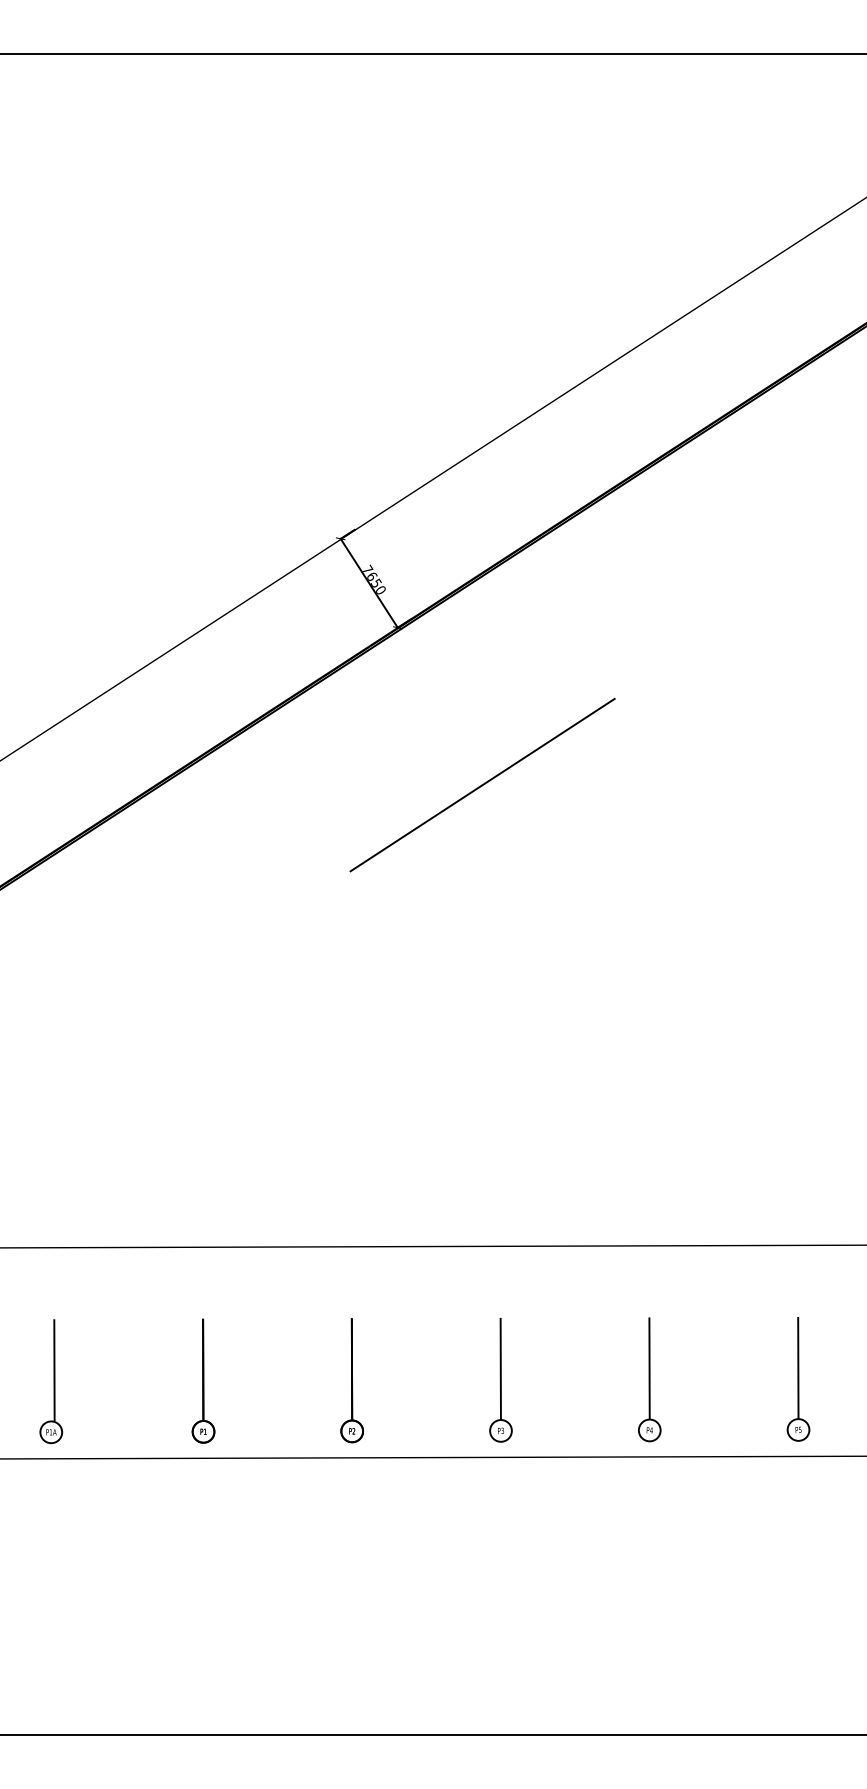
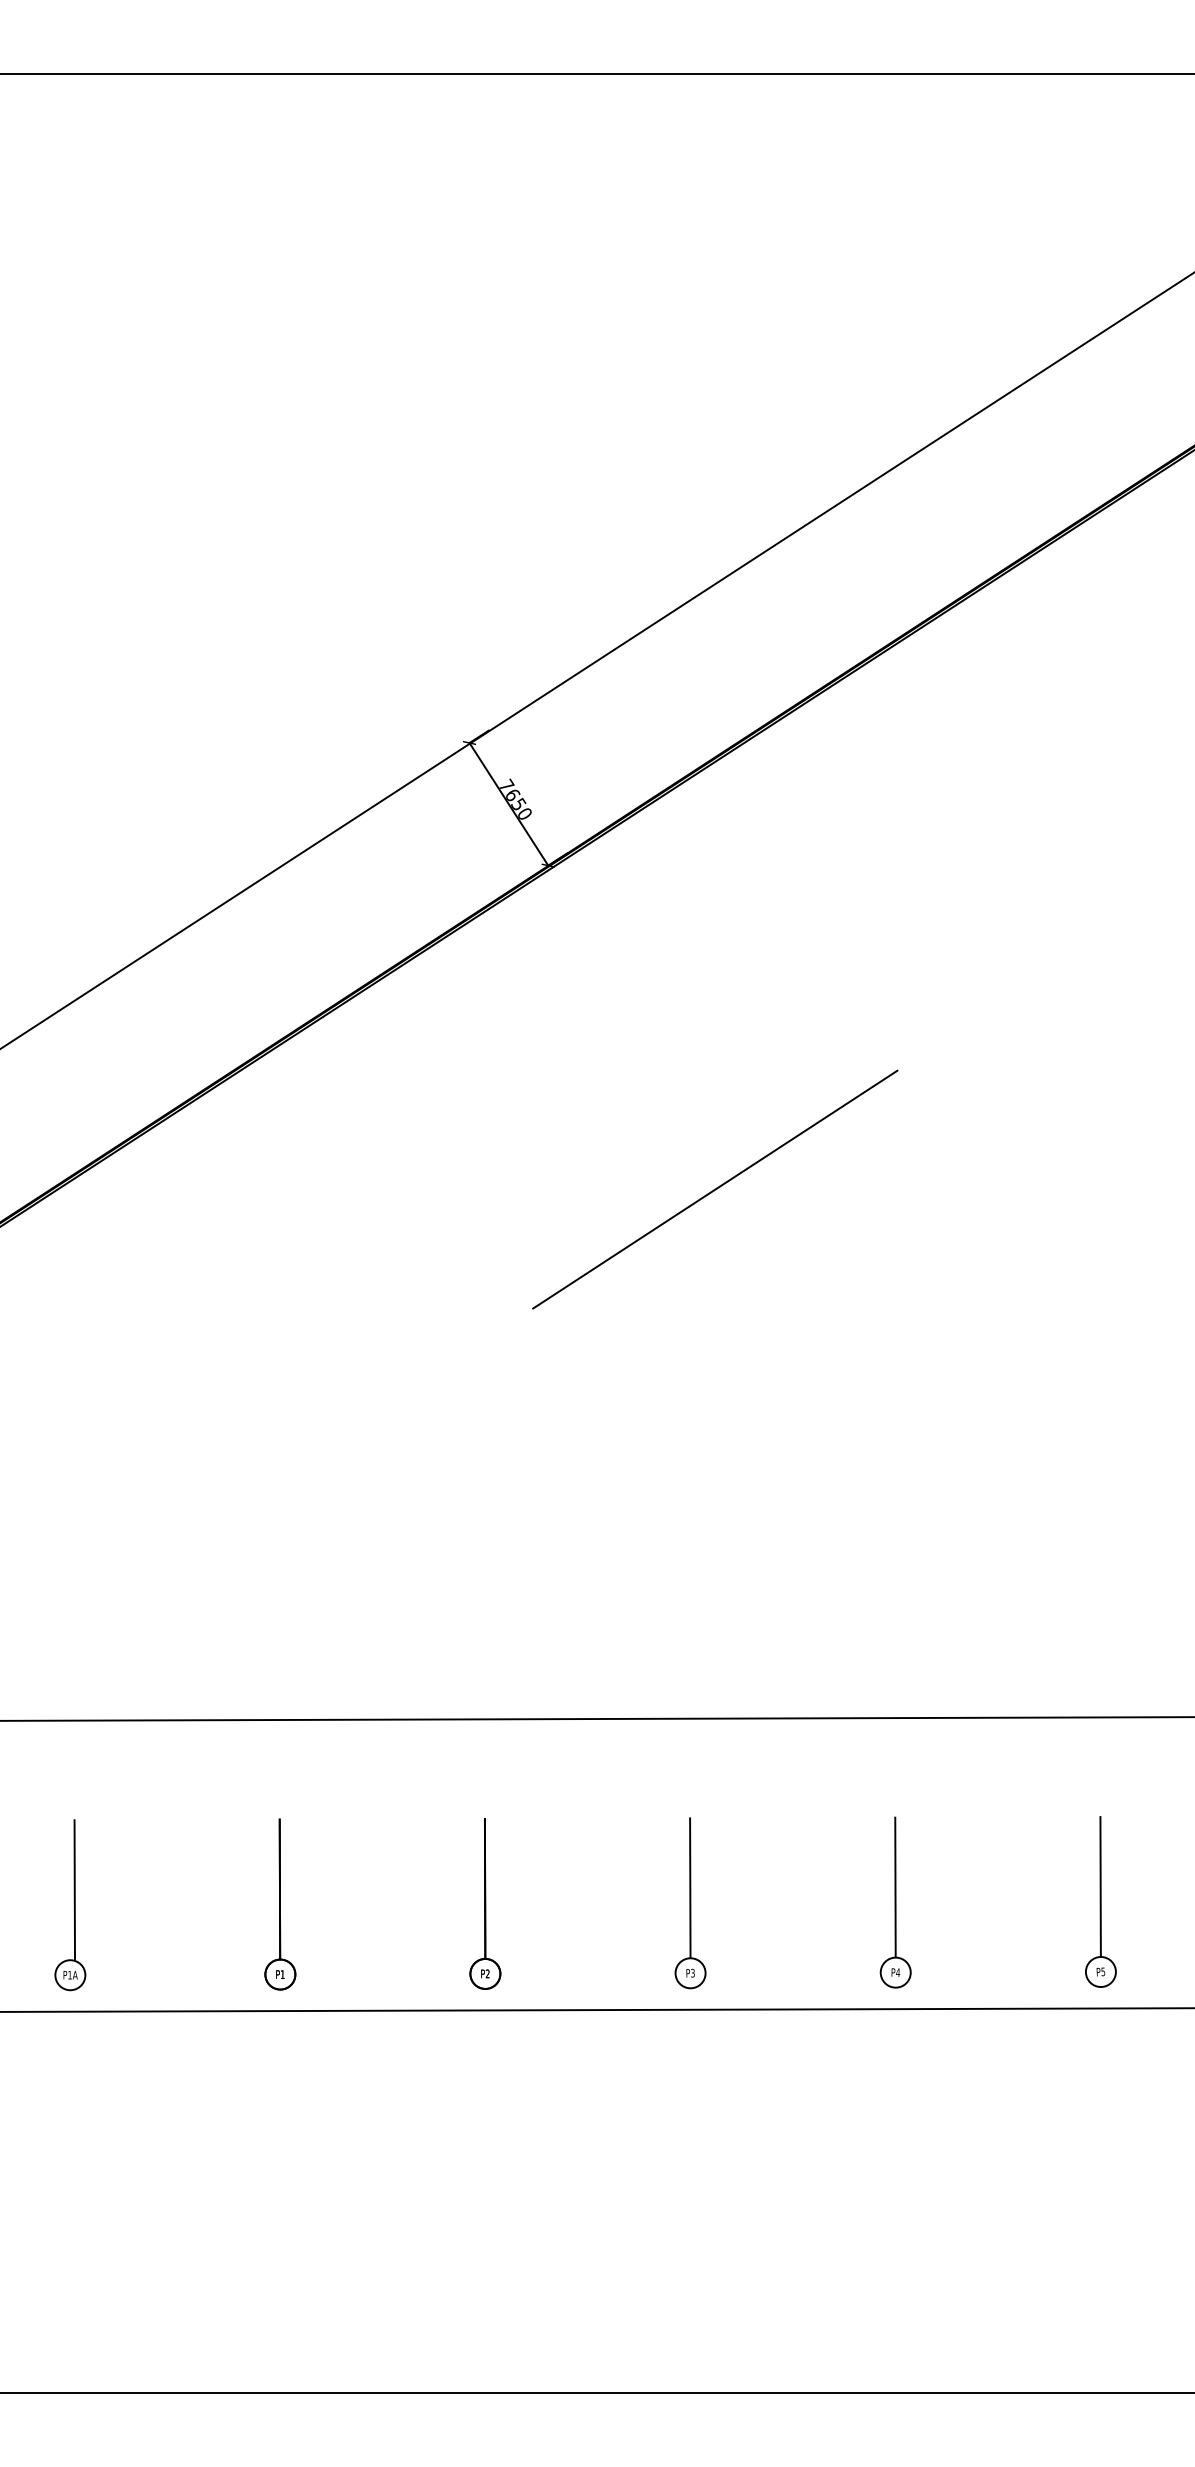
line: (482, 785) -> (715, 1189), moved

